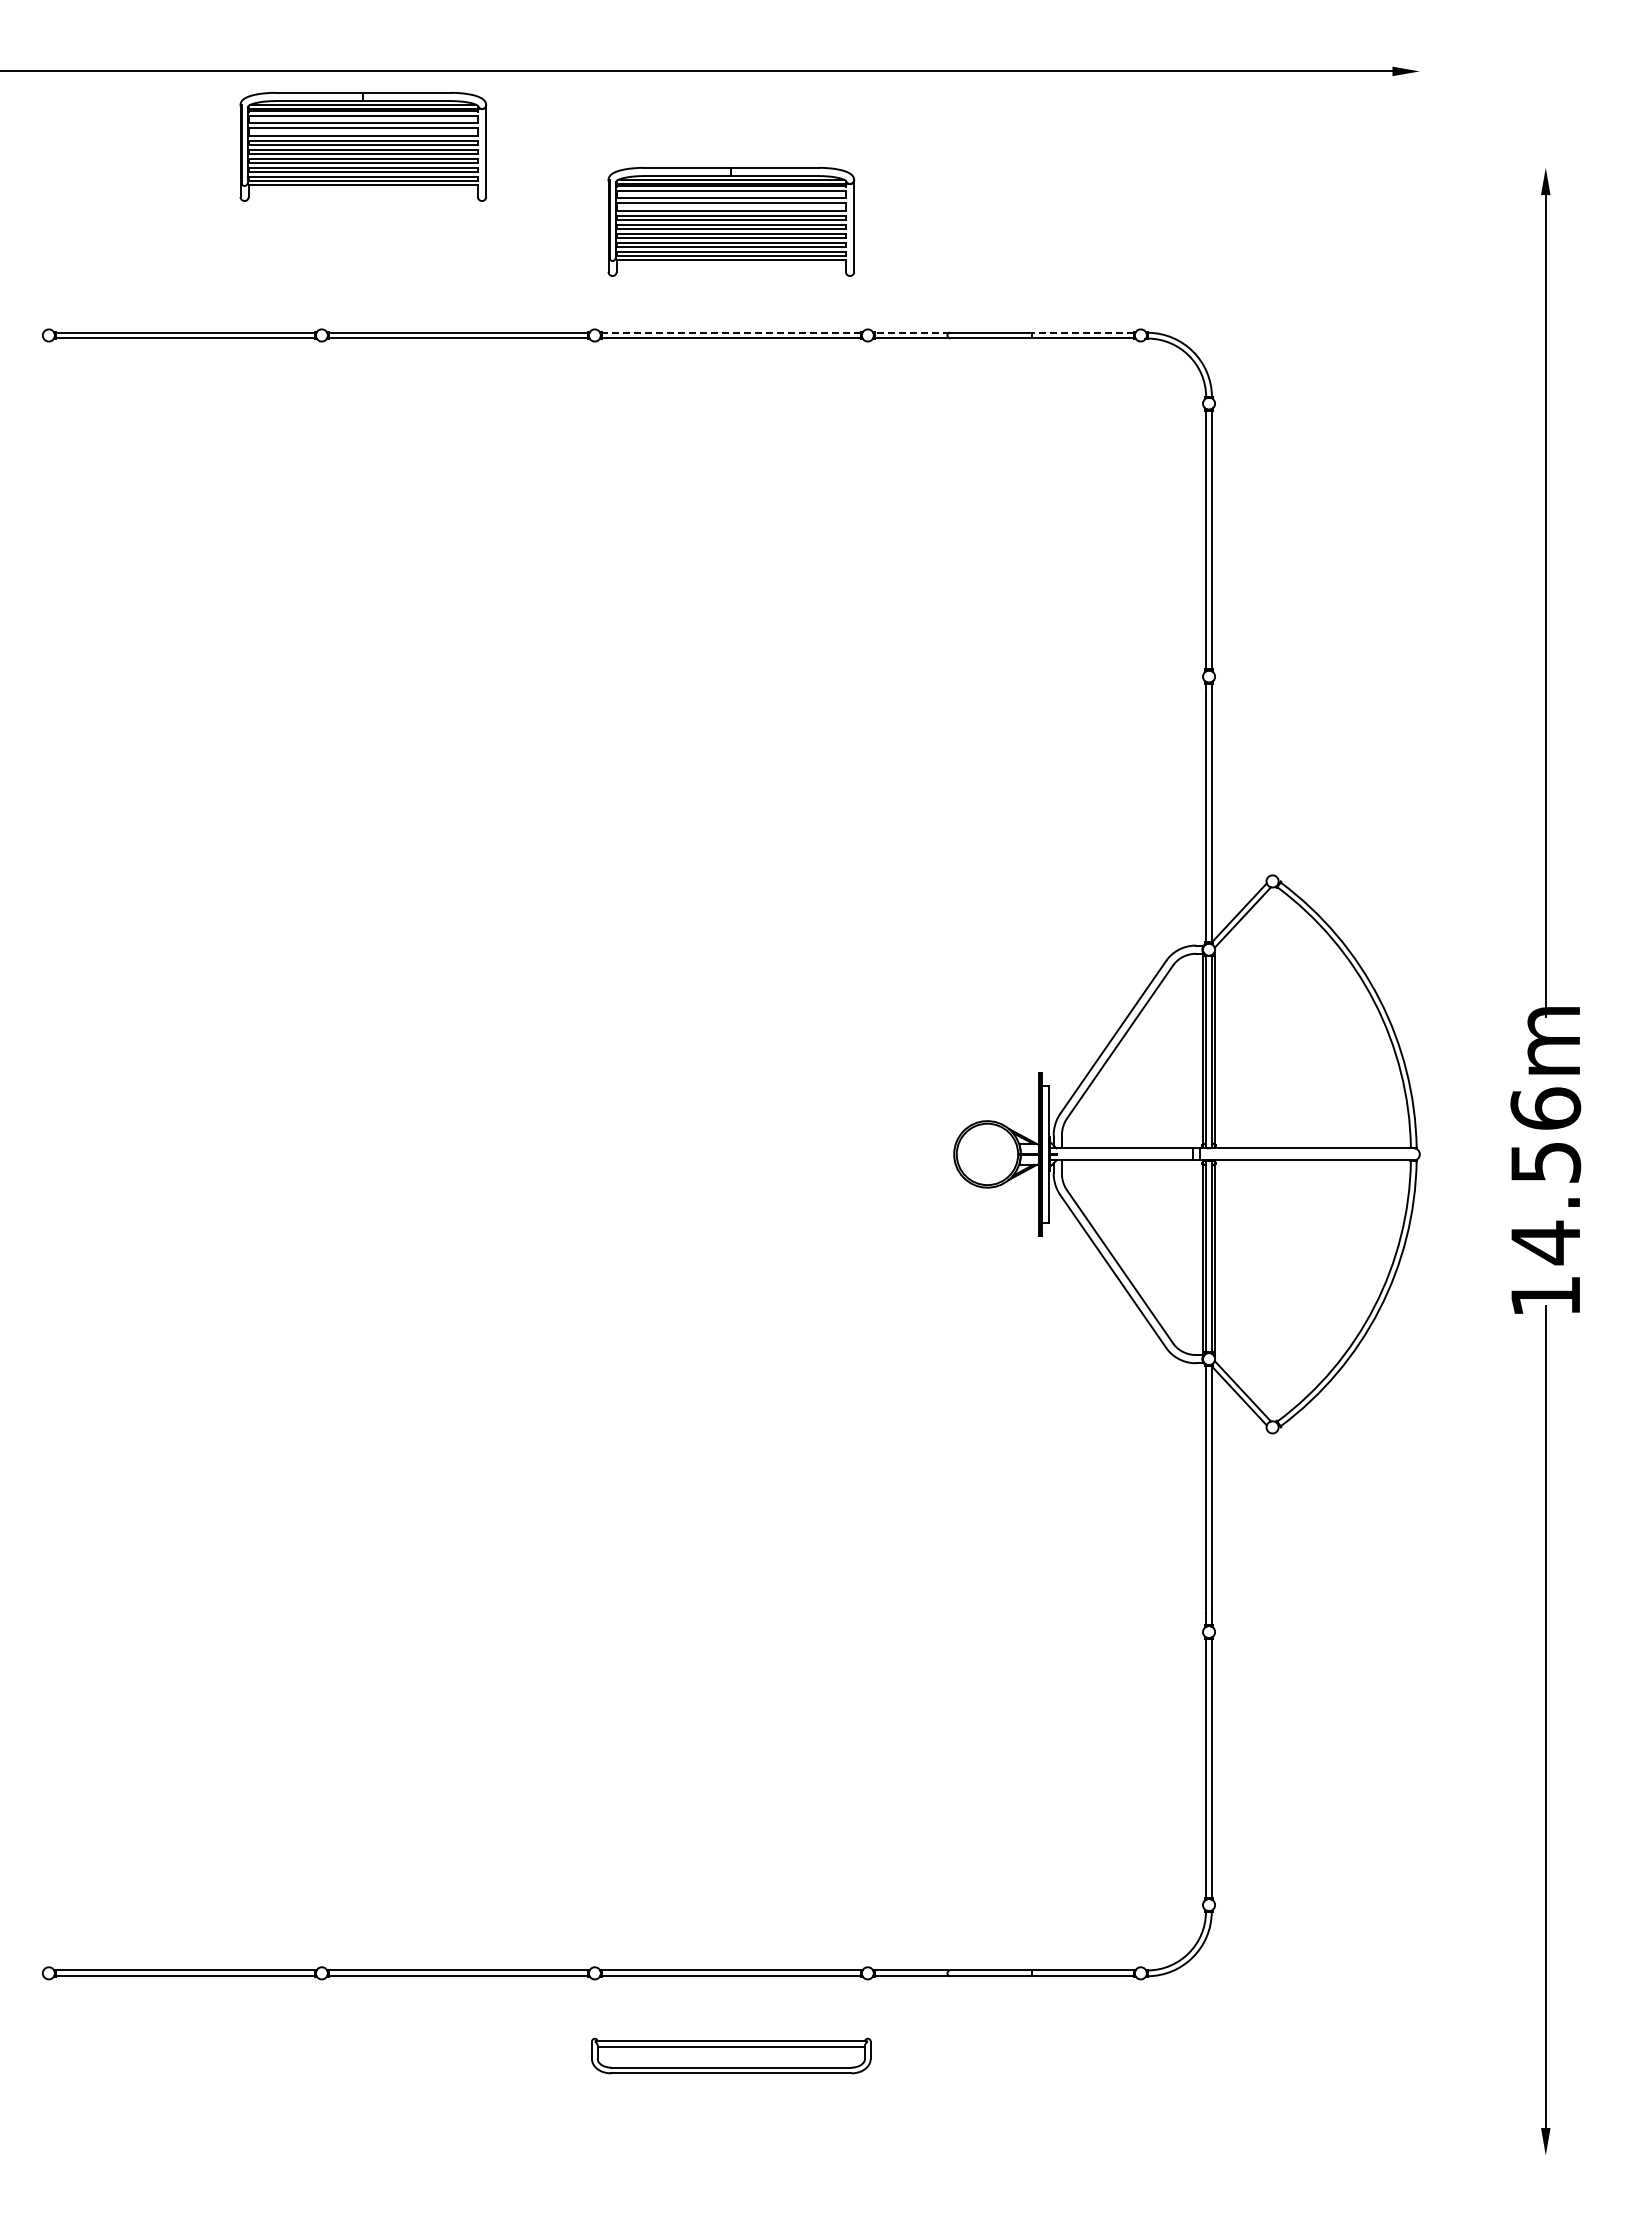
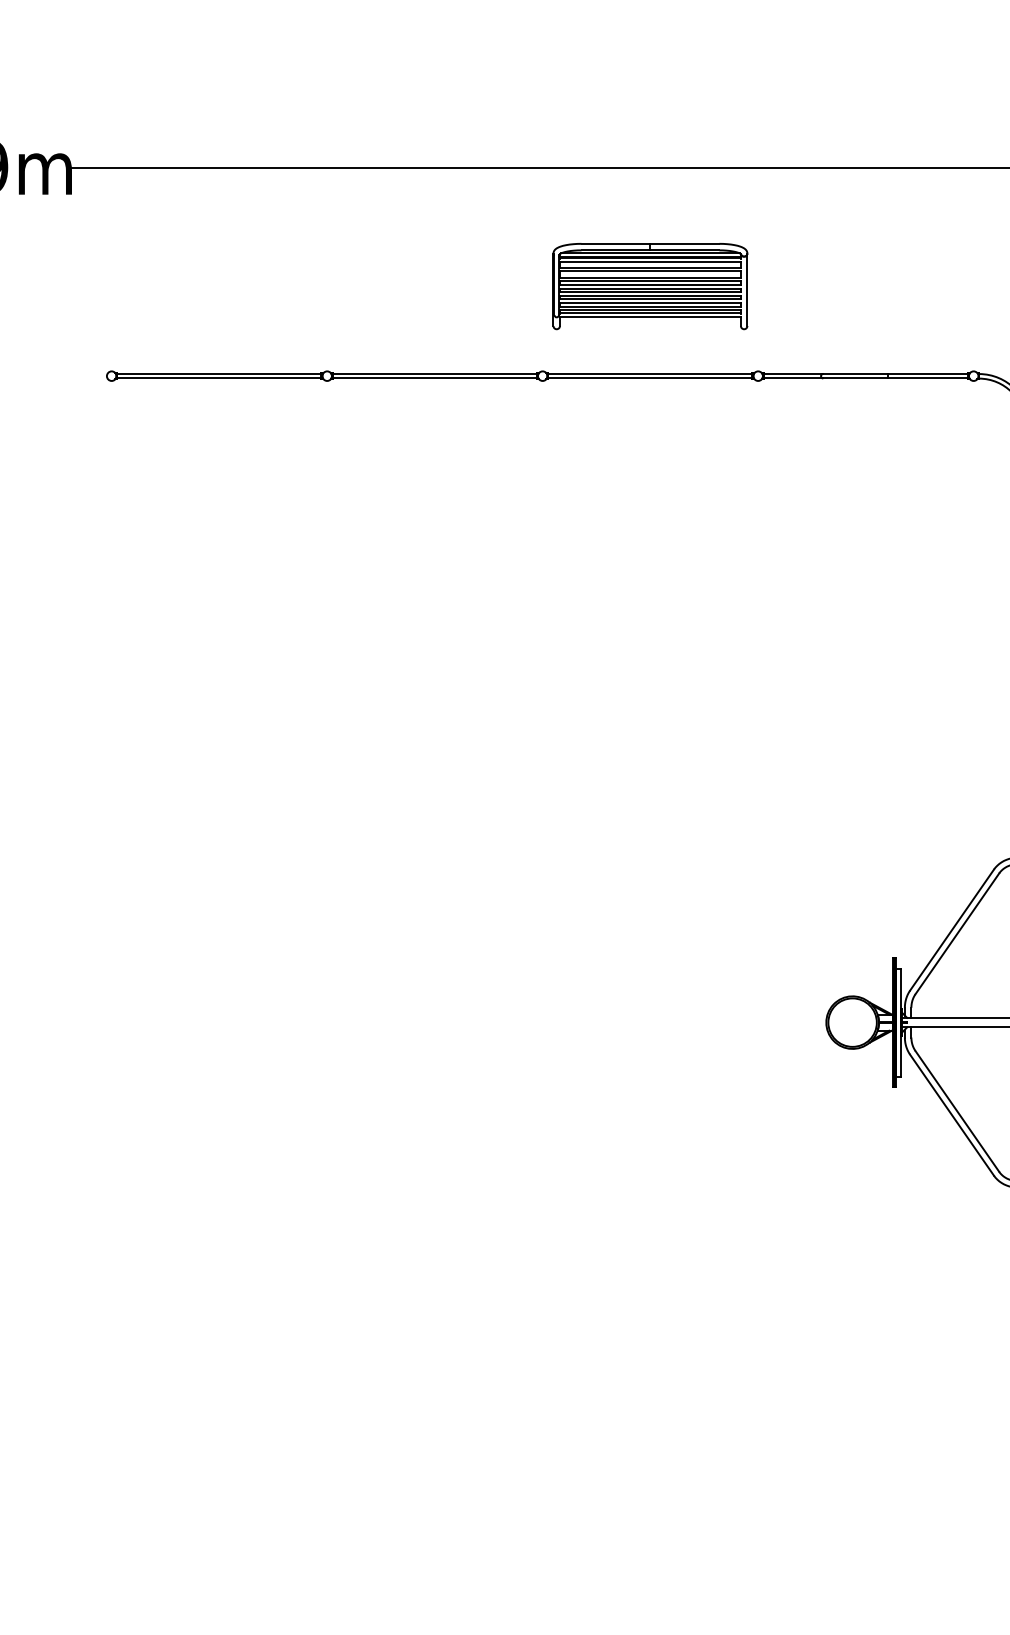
part: (363, 146) -> (360, 226), removed
line: (730, 332) -> (649, 373), dashed -> solid
line: (912, 332) -> (793, 373), dashed -> solid
line: (1082, 332) -> (927, 373), dashed -> solid

